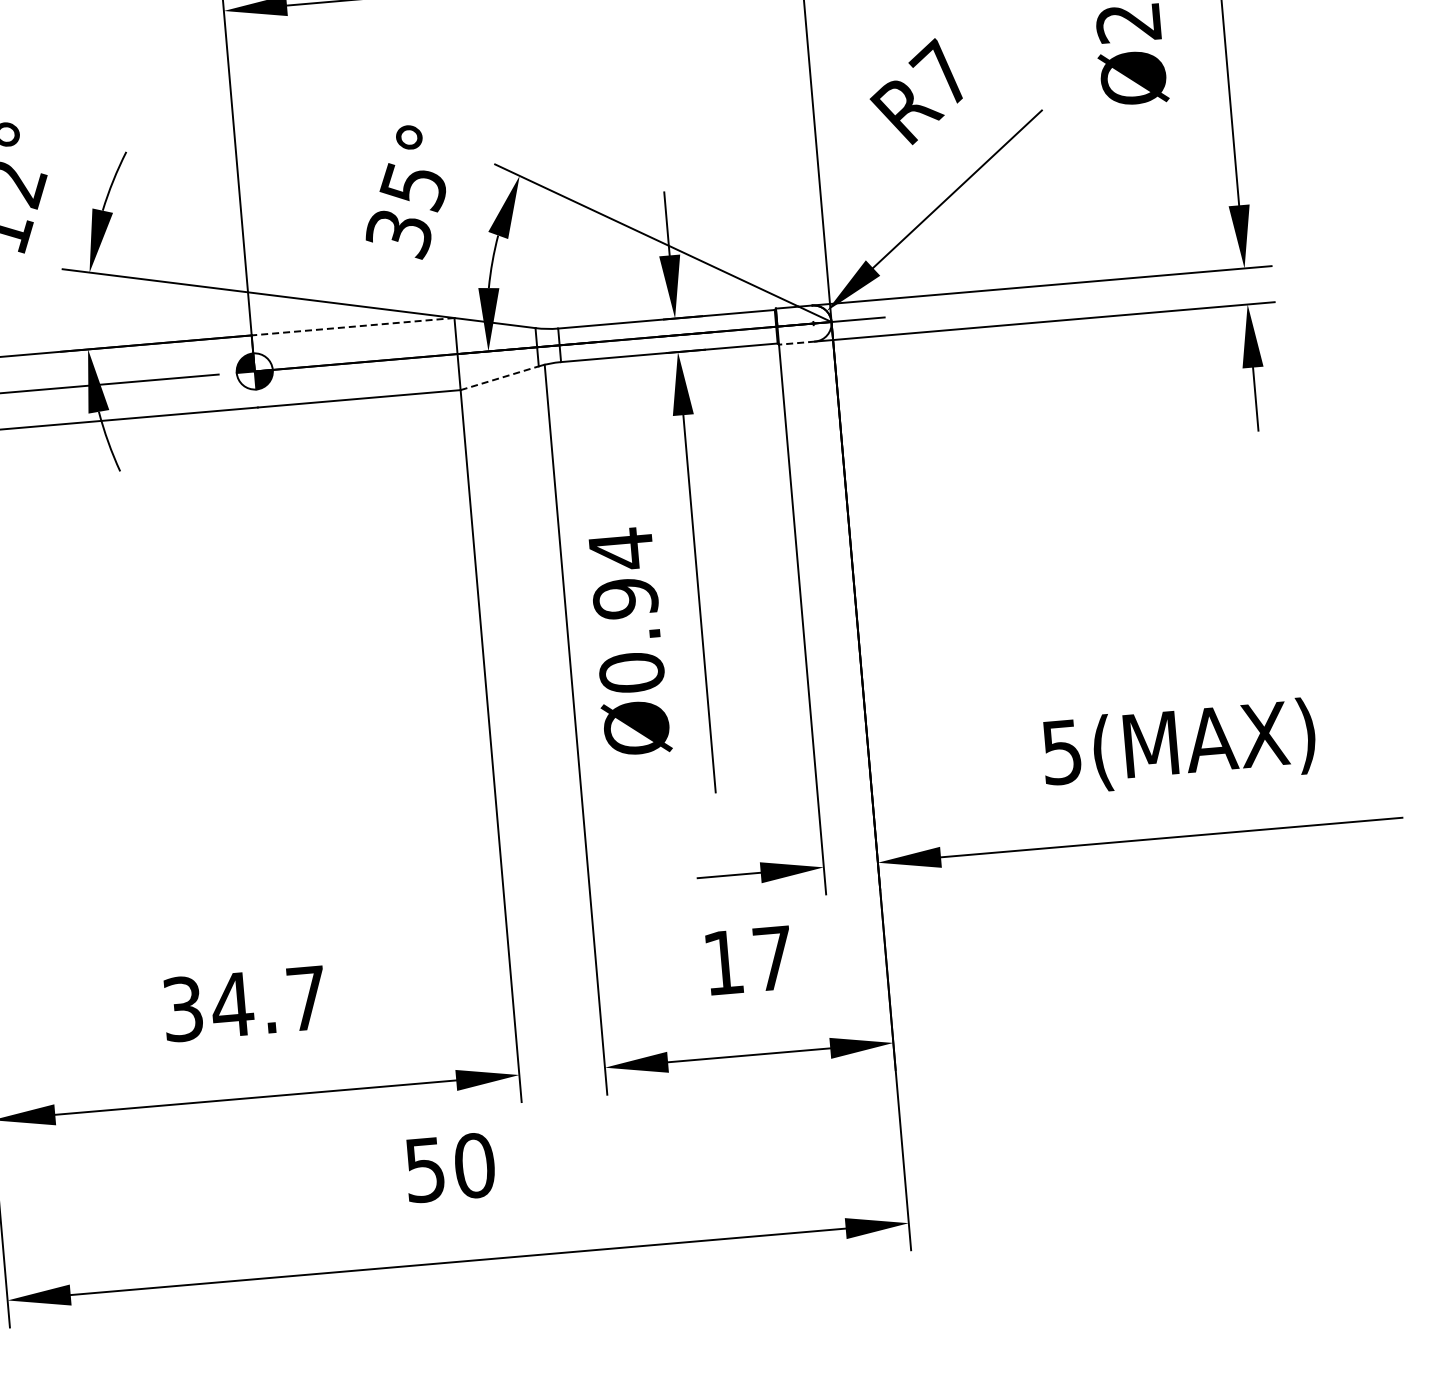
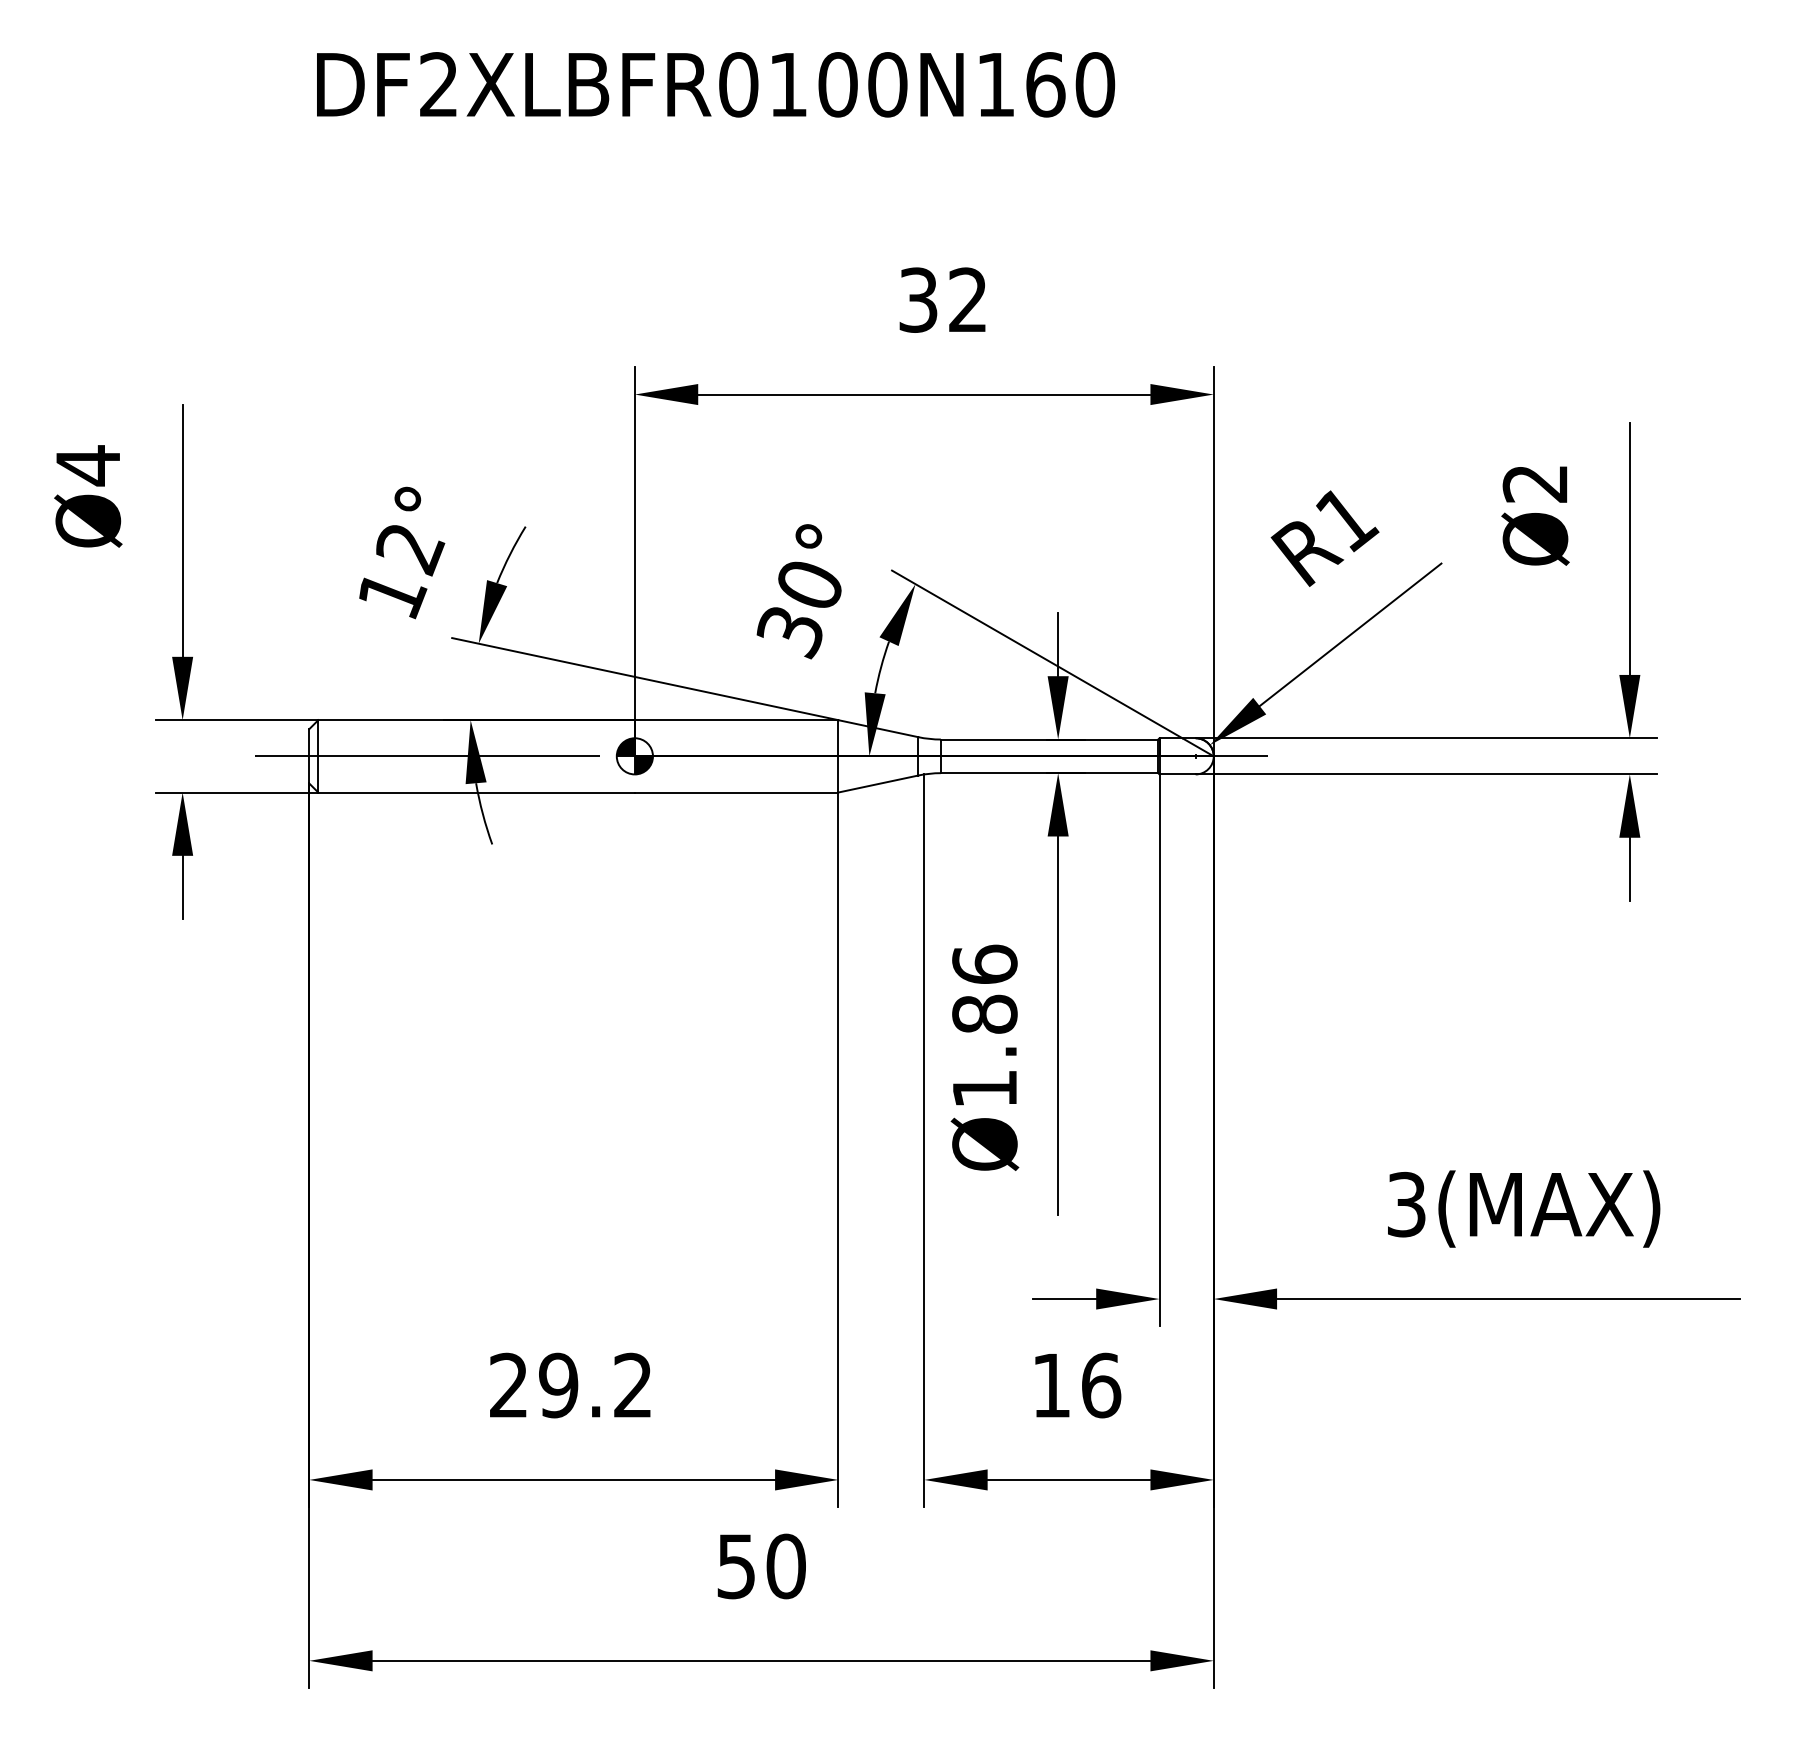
text: (942, 72) -> (1345, 517), R7 -> R1
text: (412, 187) -> (807, 586), 35° -> 30°
line: (352, 327) -> (736, 720), dashed -> solid
line: (796, 343) -> (1177, 774), dashed -> solid
line: (499, 378) -> (878, 784), dashed -> solid
text: (626, 610) -> (984, 1026), Ø0.94 -> Ø1.86
text: (1061, 751) -> (1406, 1203), 5(MAX) -> 3(MAX)
text: (773, 958) -> (1101, 1385), 17 -> 16
text: (244, 1003) -> (570, 1385), 34.7 -> 29.2

